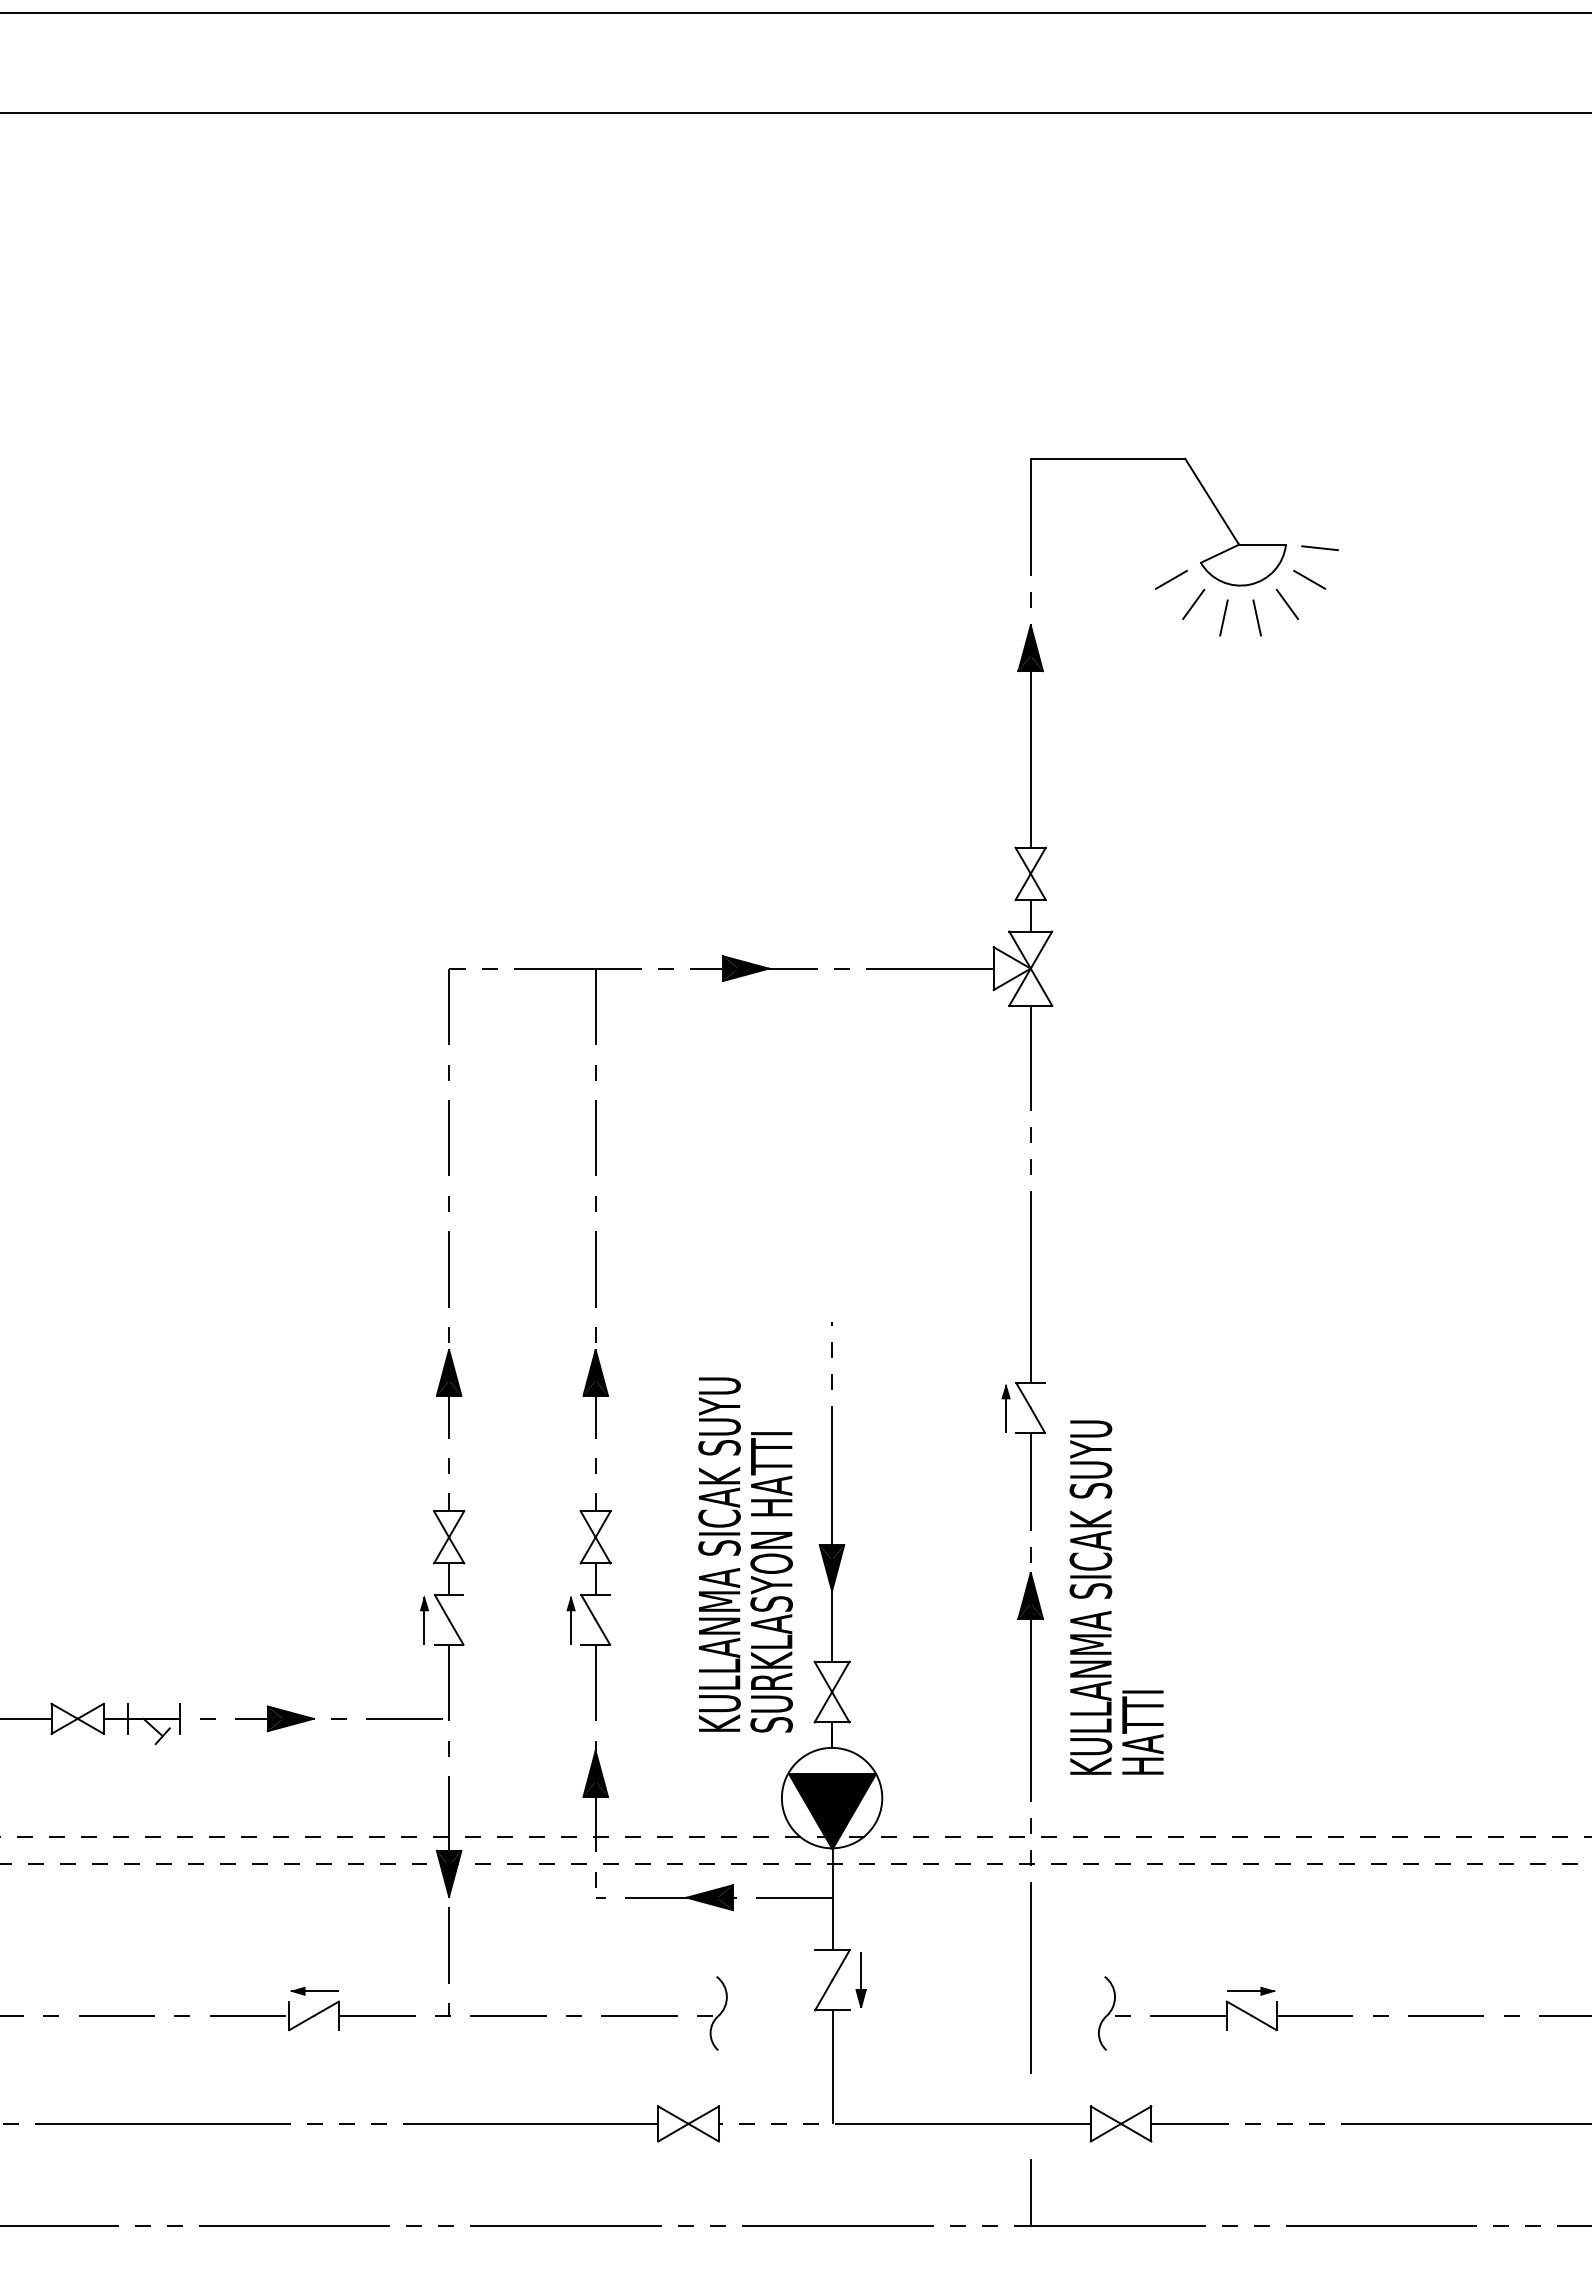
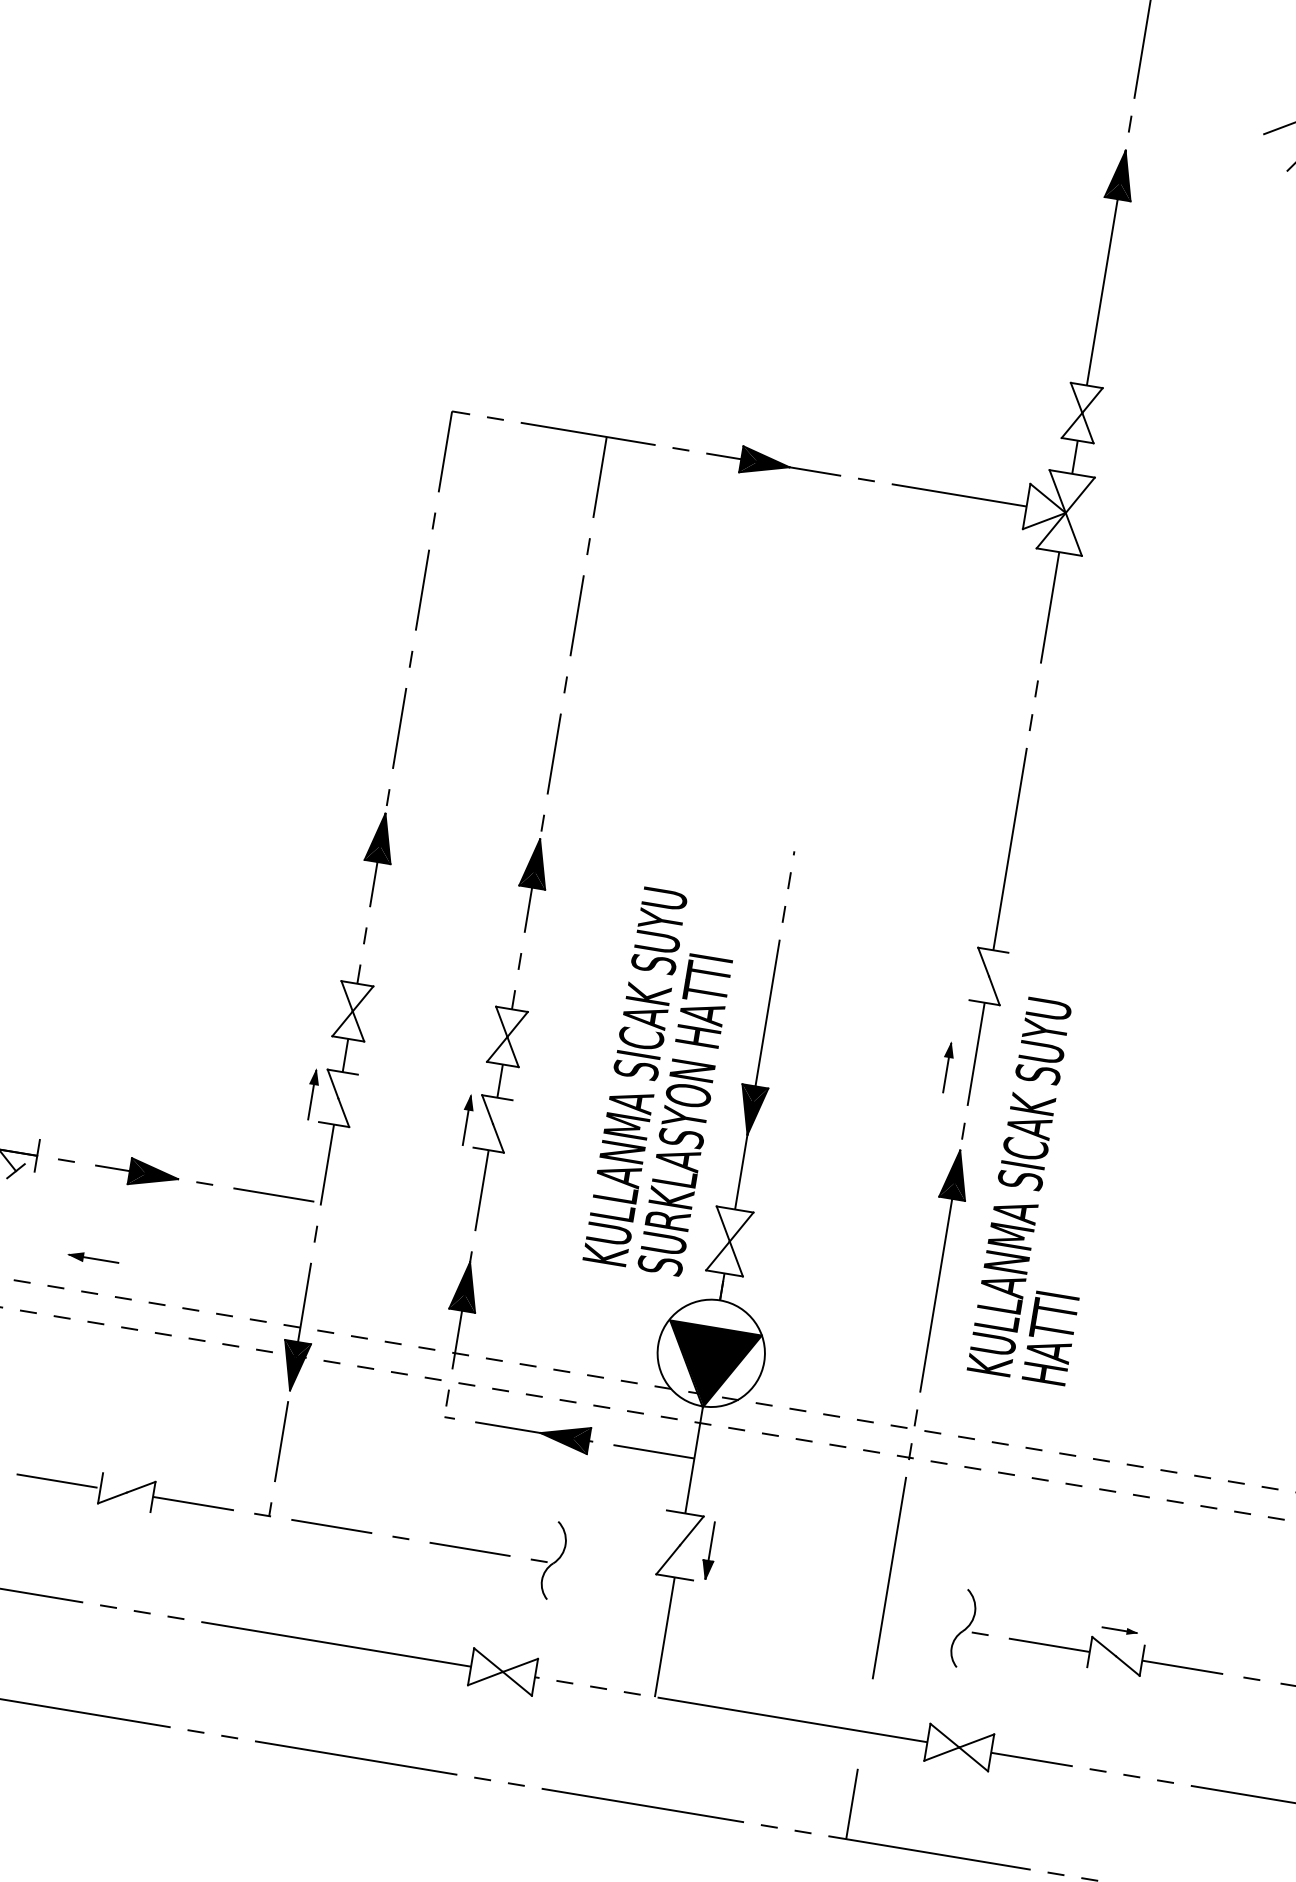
part: (1005, 1408) -> (946, 1067), moved
part: (314, 1990) -> (93, 1257), moved
part: (1251, 1990) -> (1120, 1629), size x0.7

